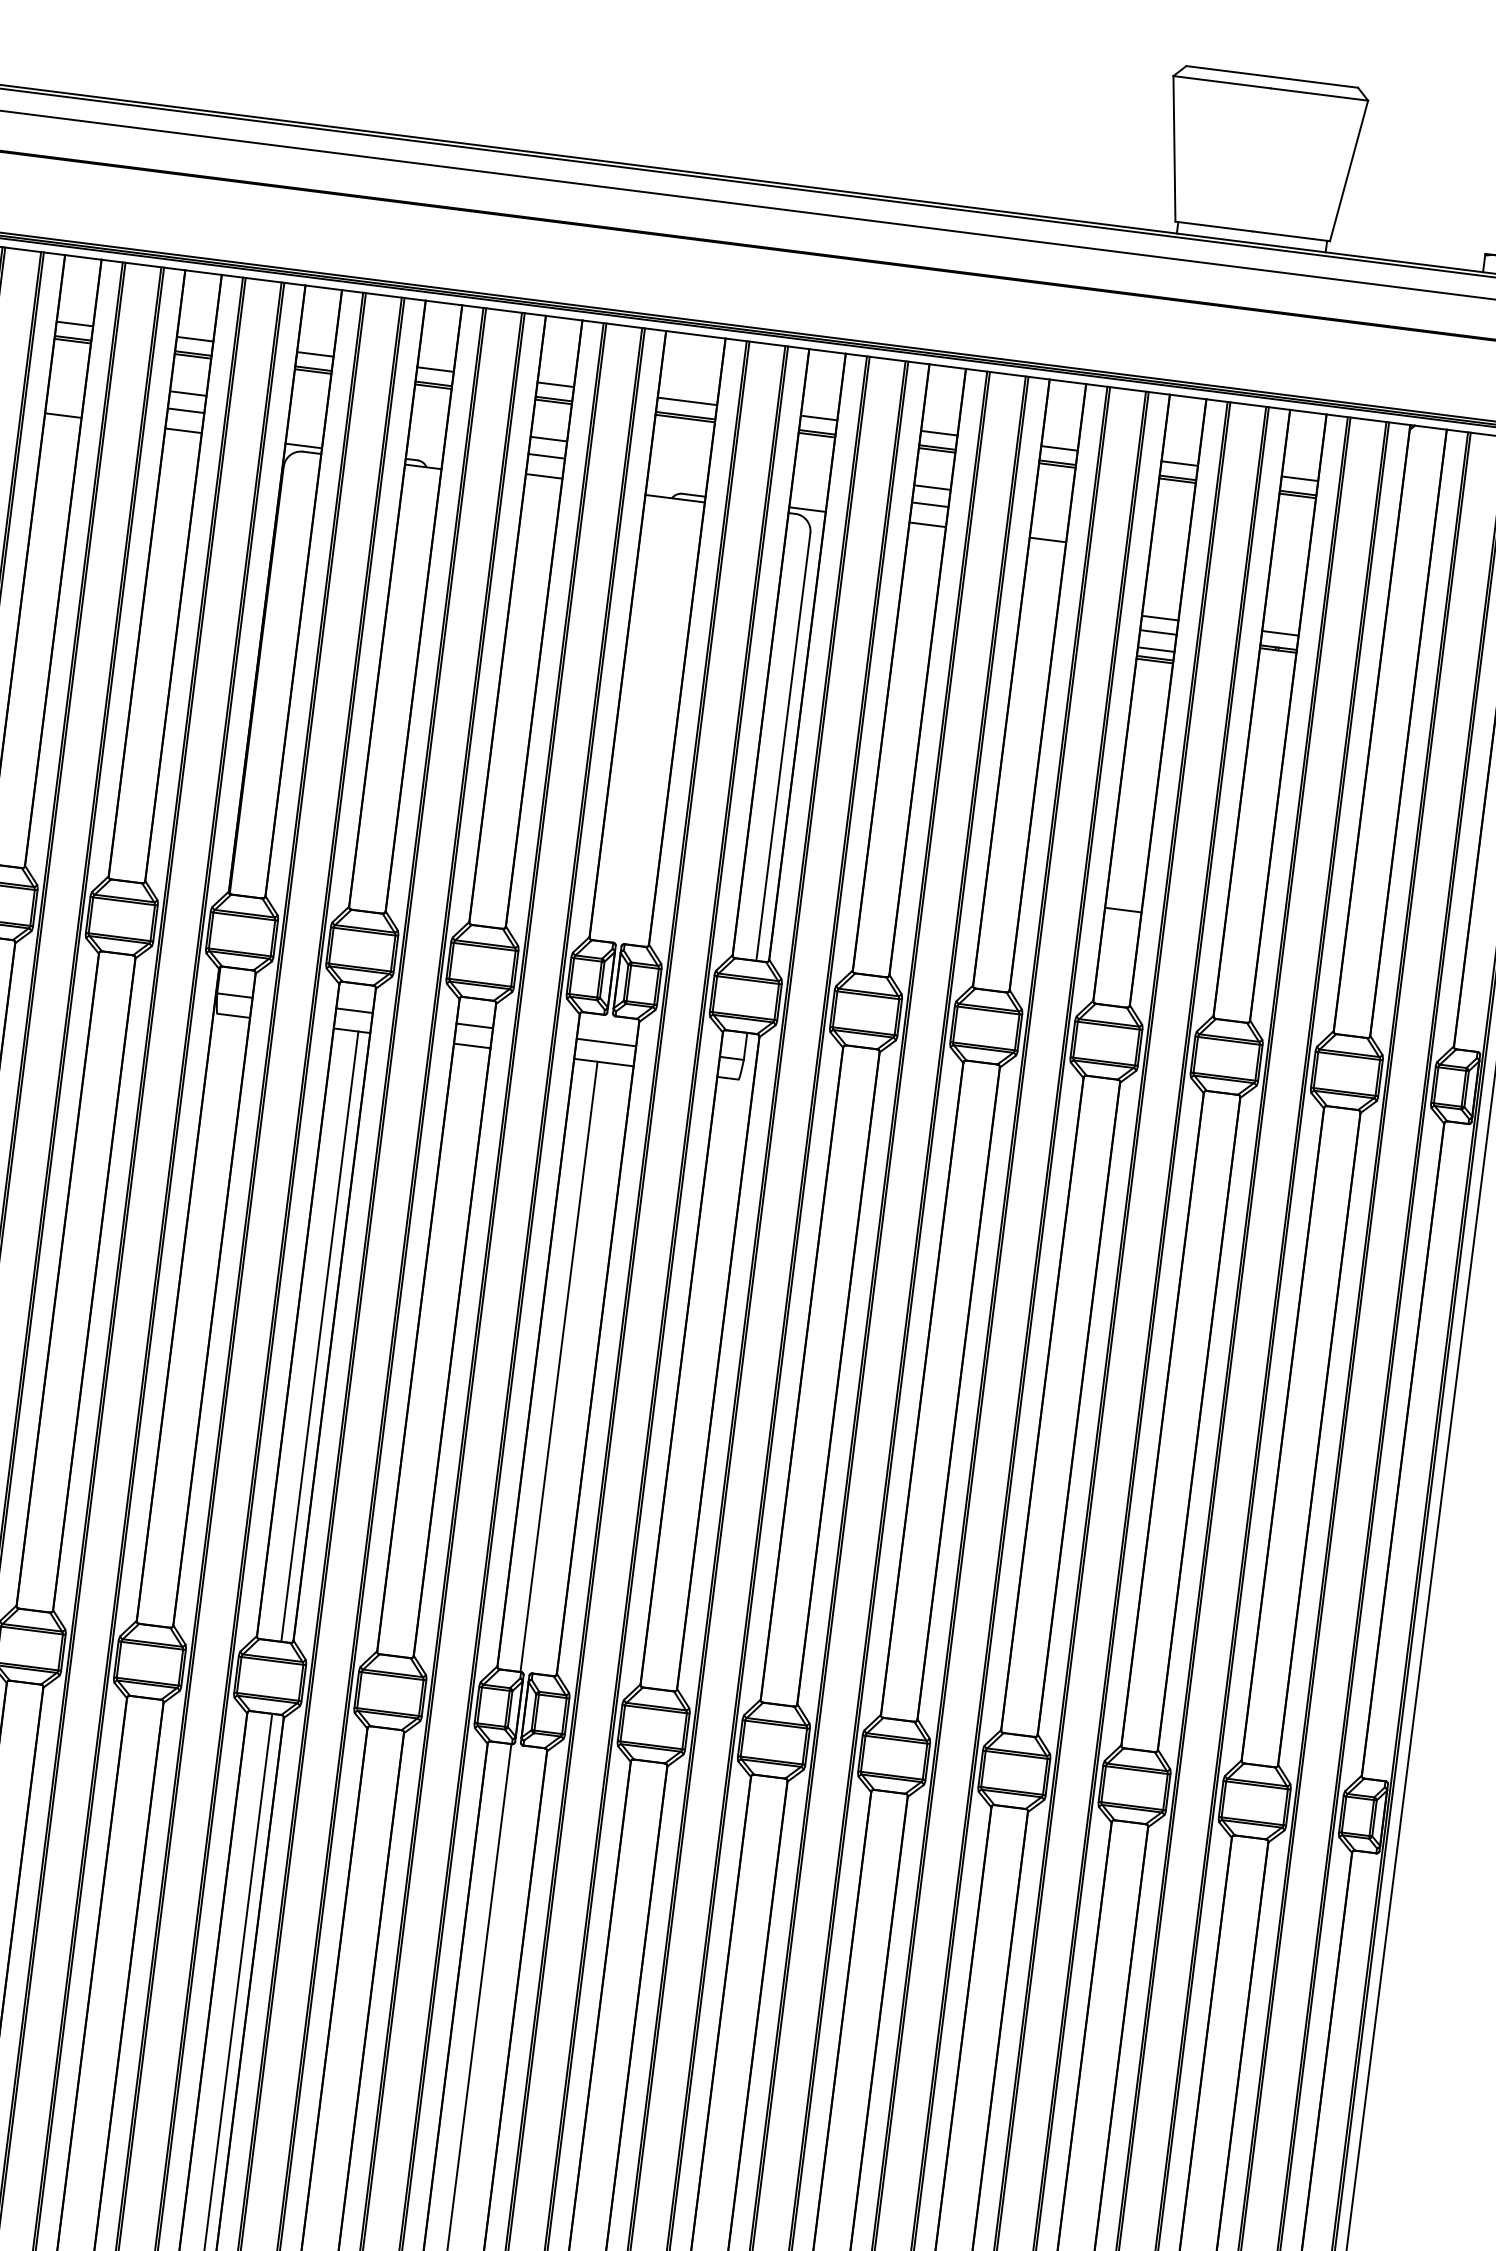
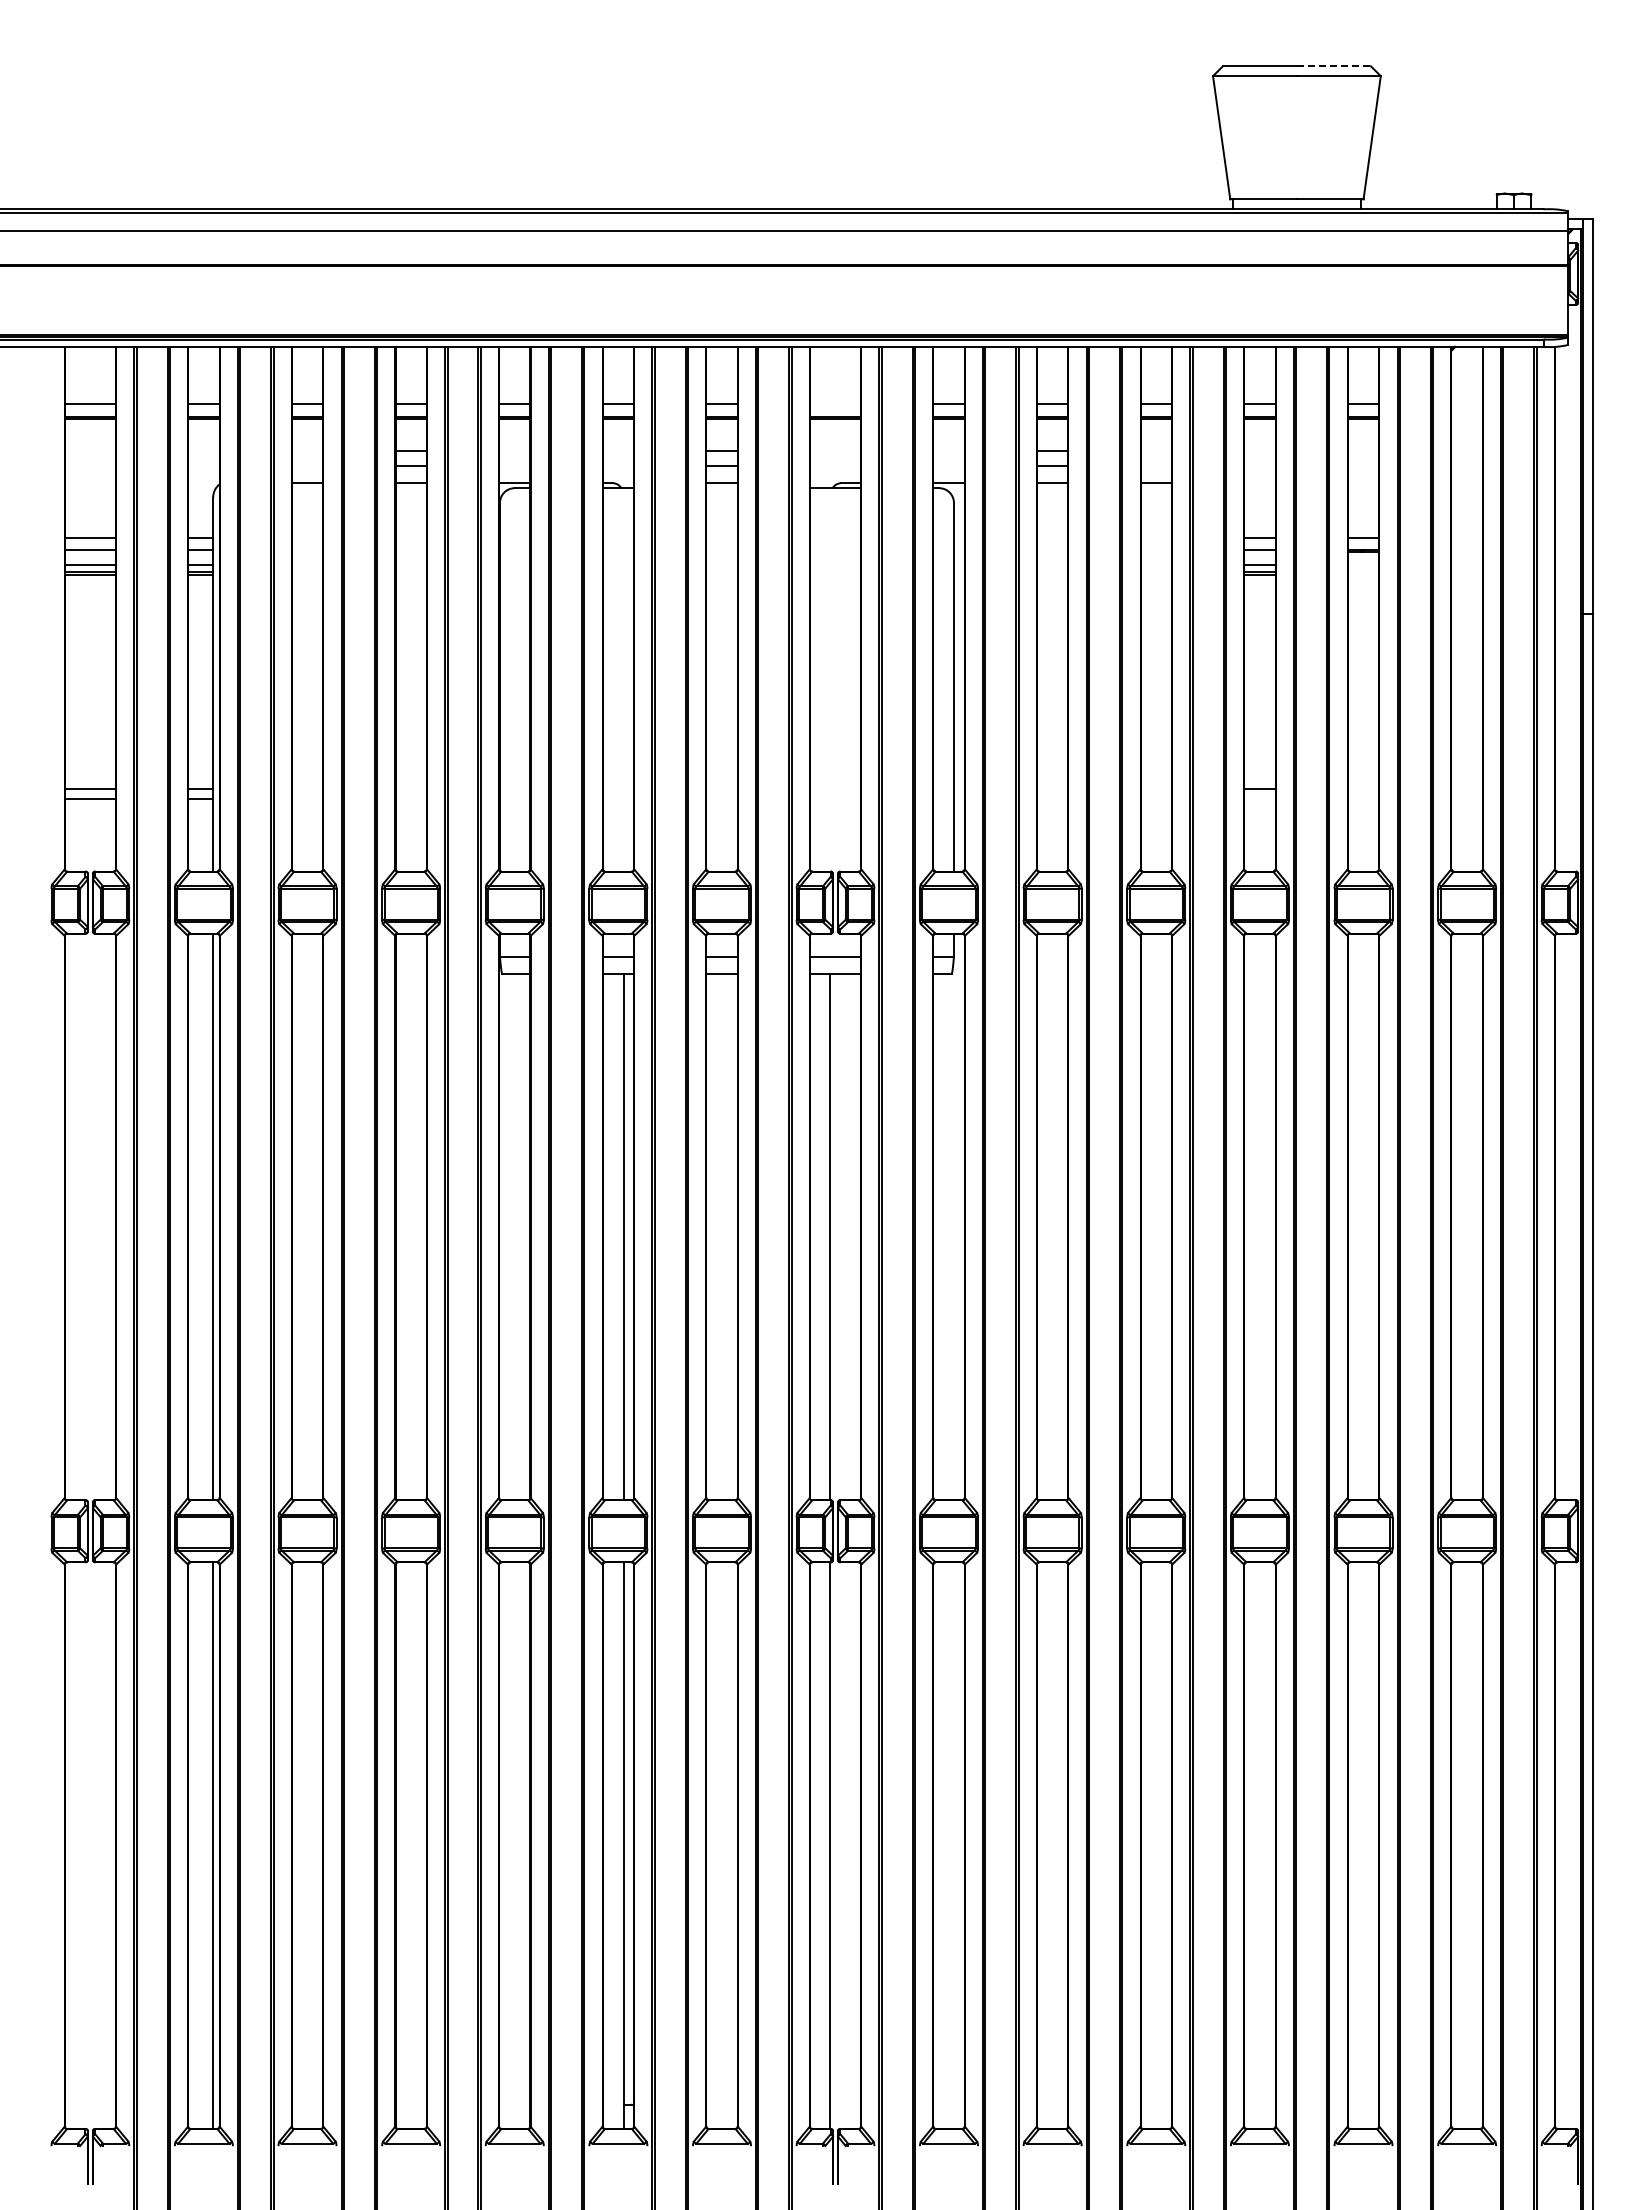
line: (1315, 82) -> (1334, 66), solid -> dashed
line: (687, 401) -> (835, 404), removed

